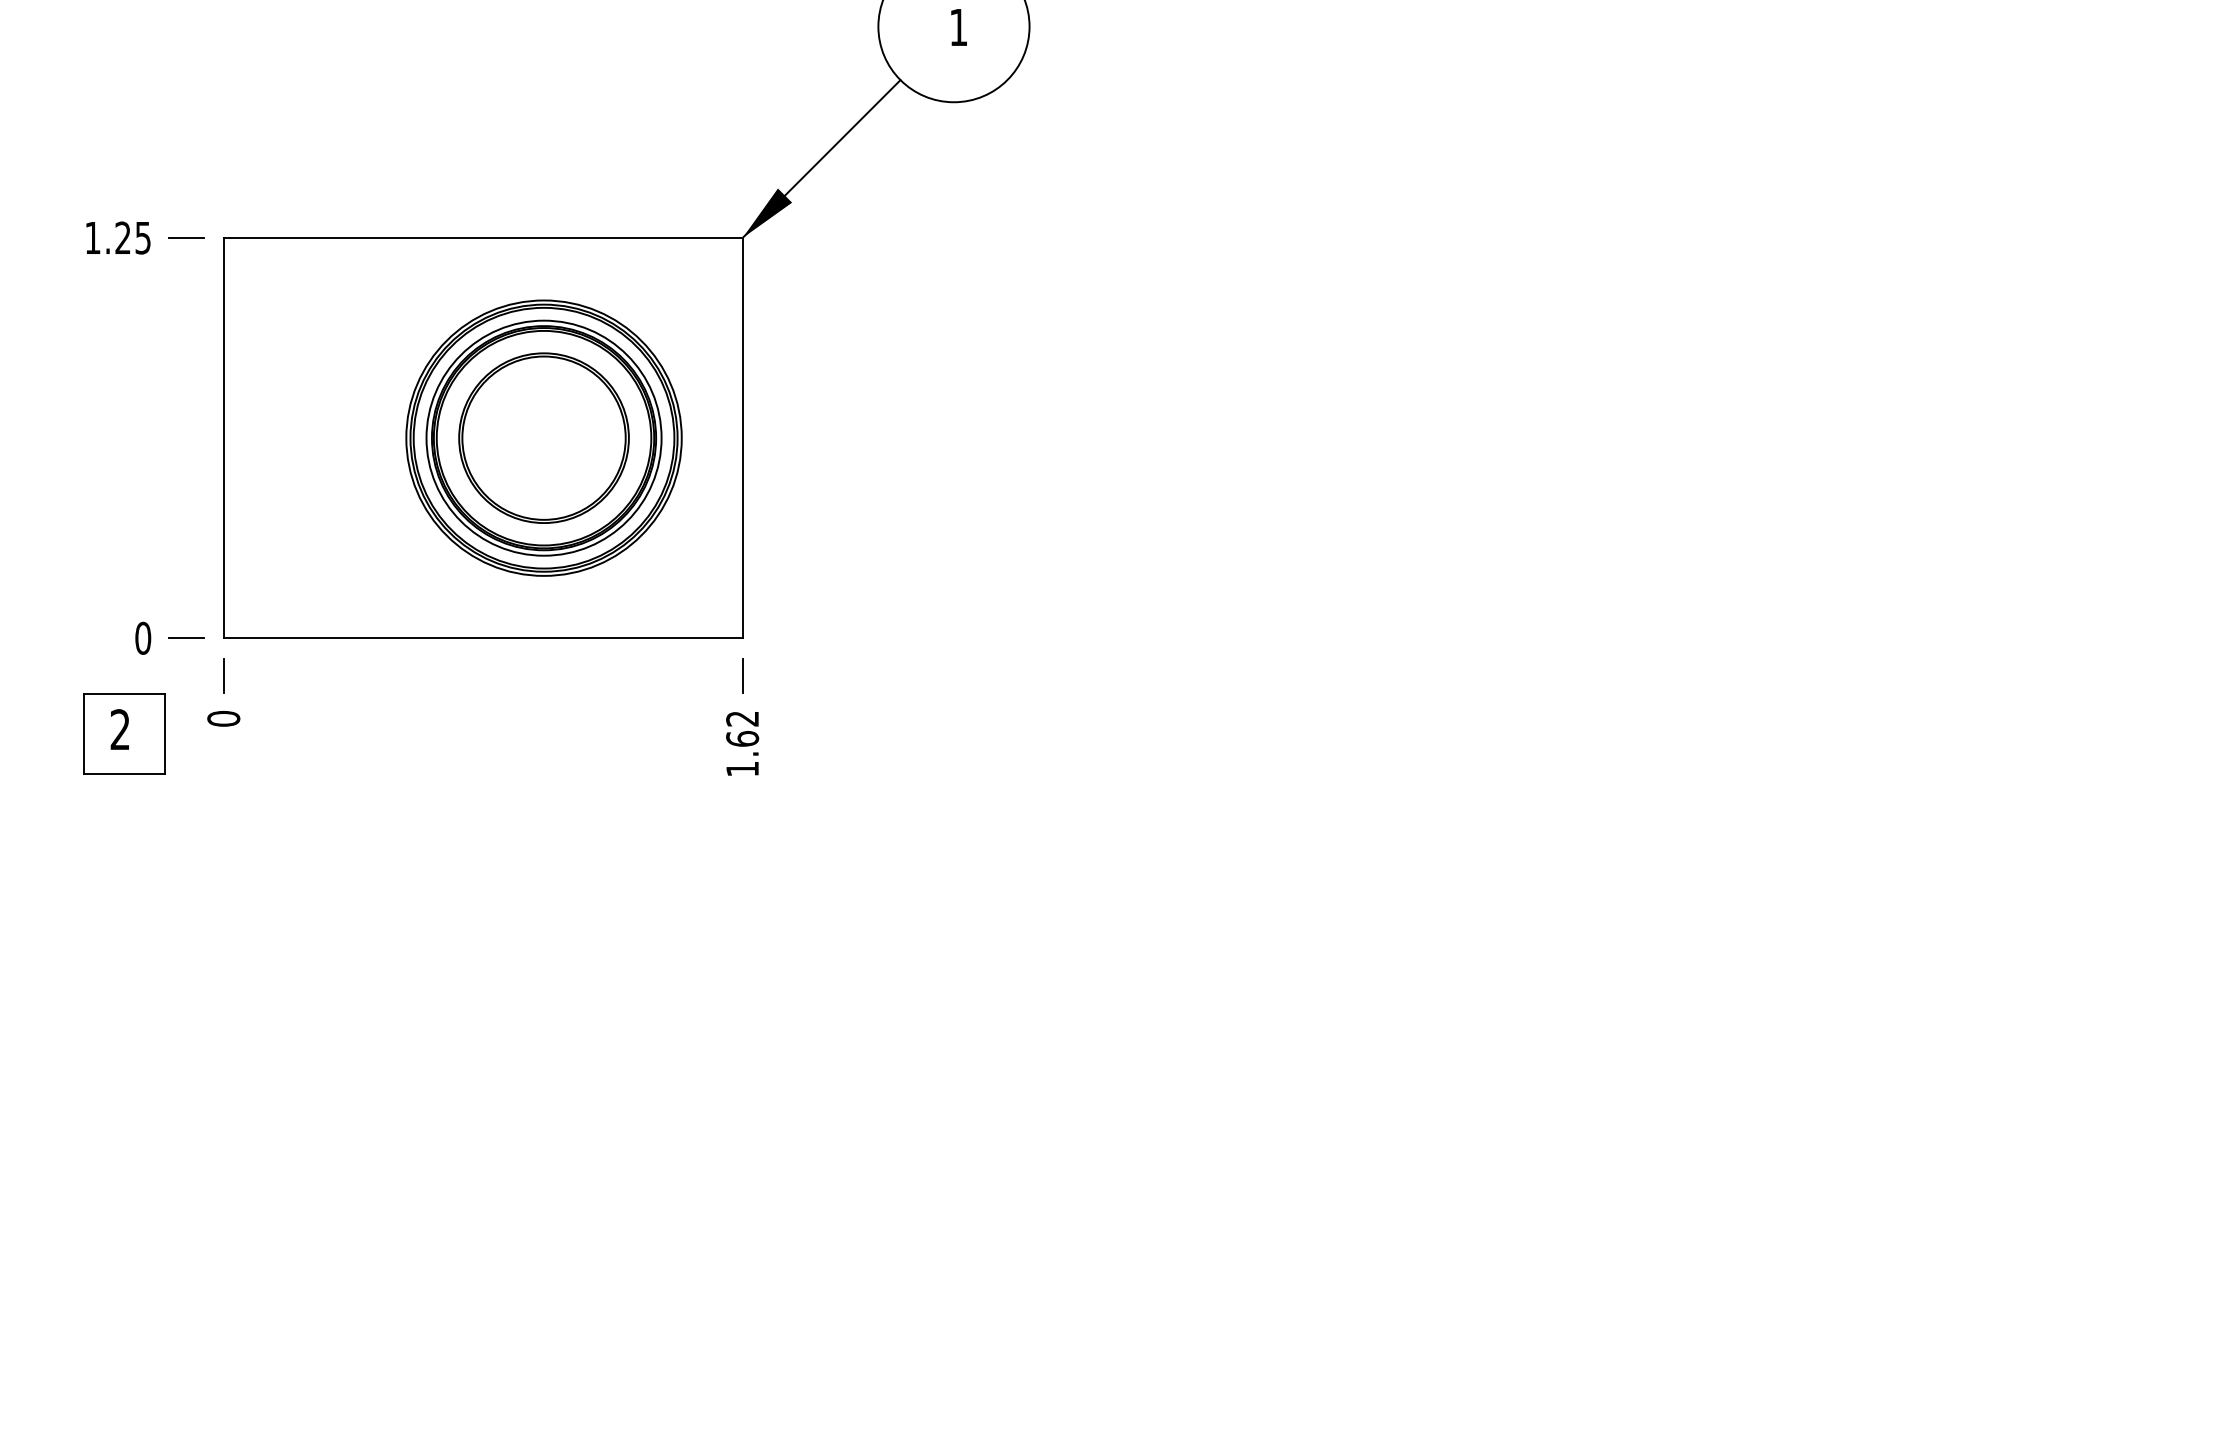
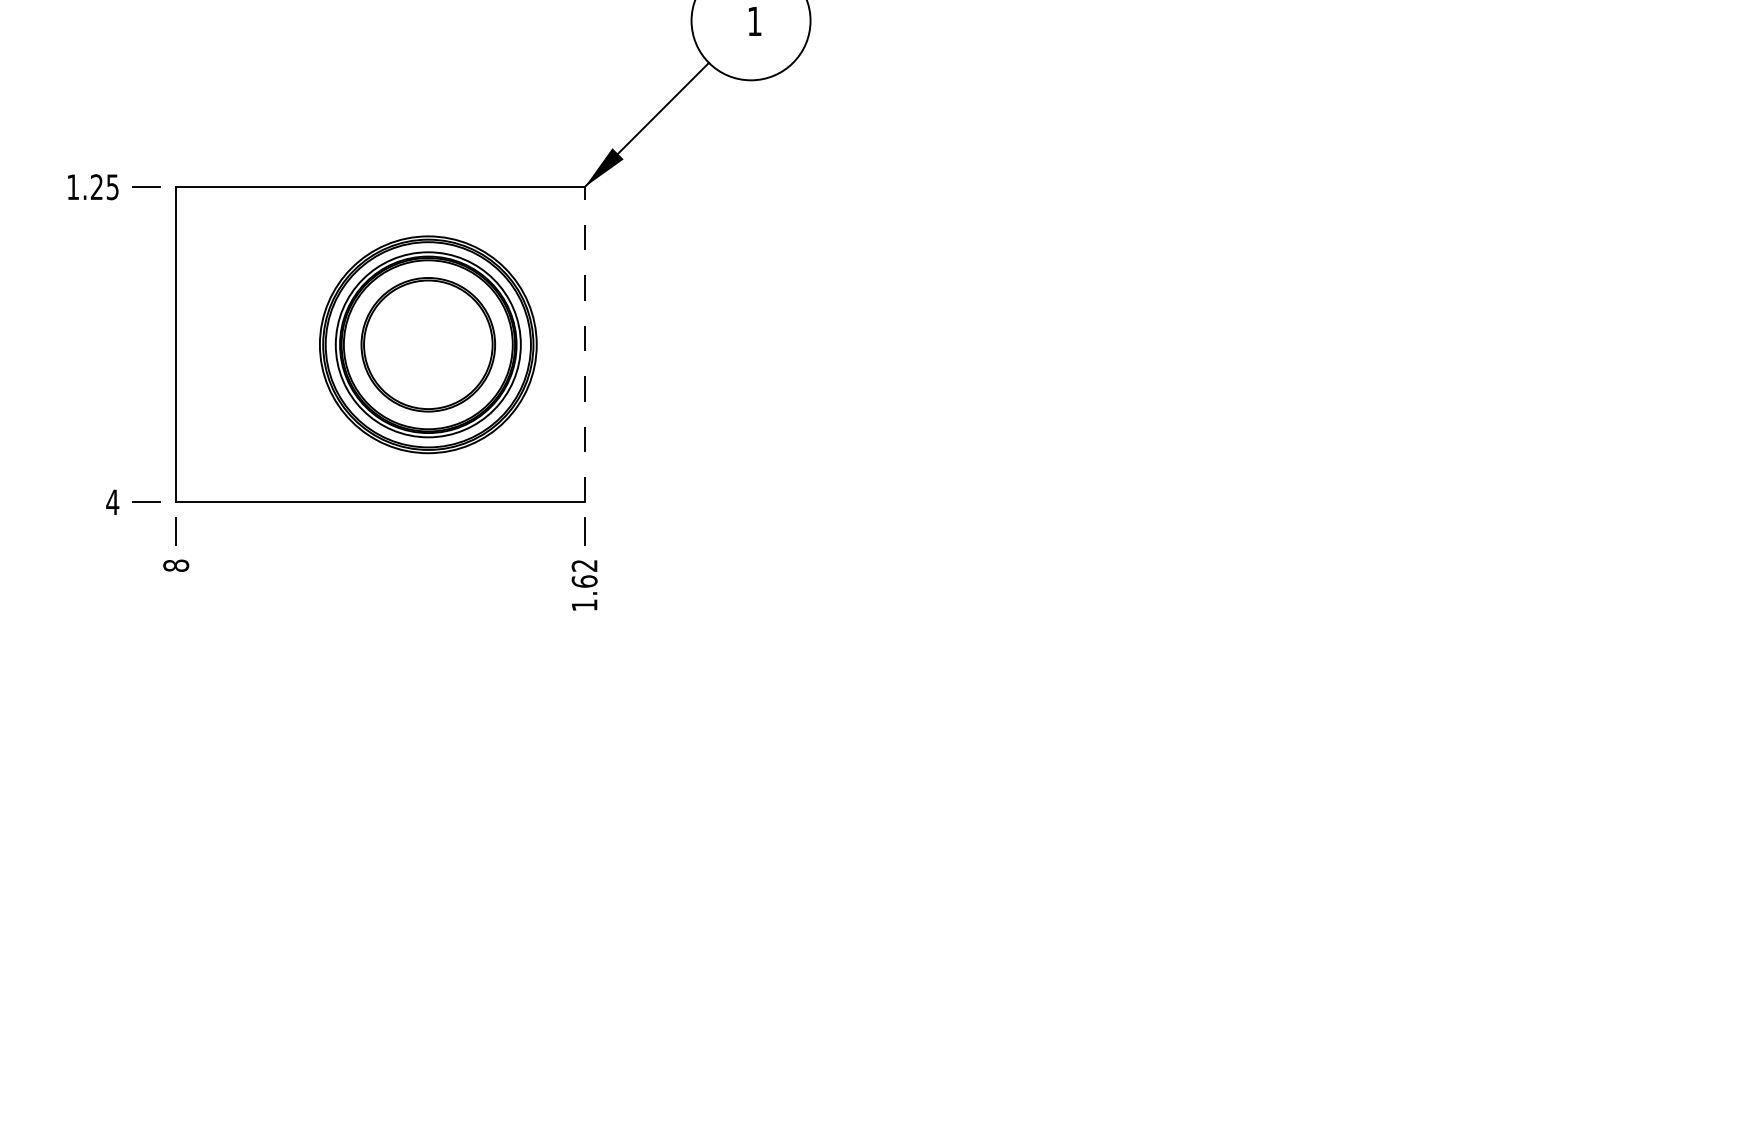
line: (742, 437) -> (584, 344), solid -> dashed
text: (142, 638) -> (112, 502), 0 -> 4
text: (222, 718) -> (175, 565), 0 -> 8
part: (125, 733) -> (98, 577), removed

